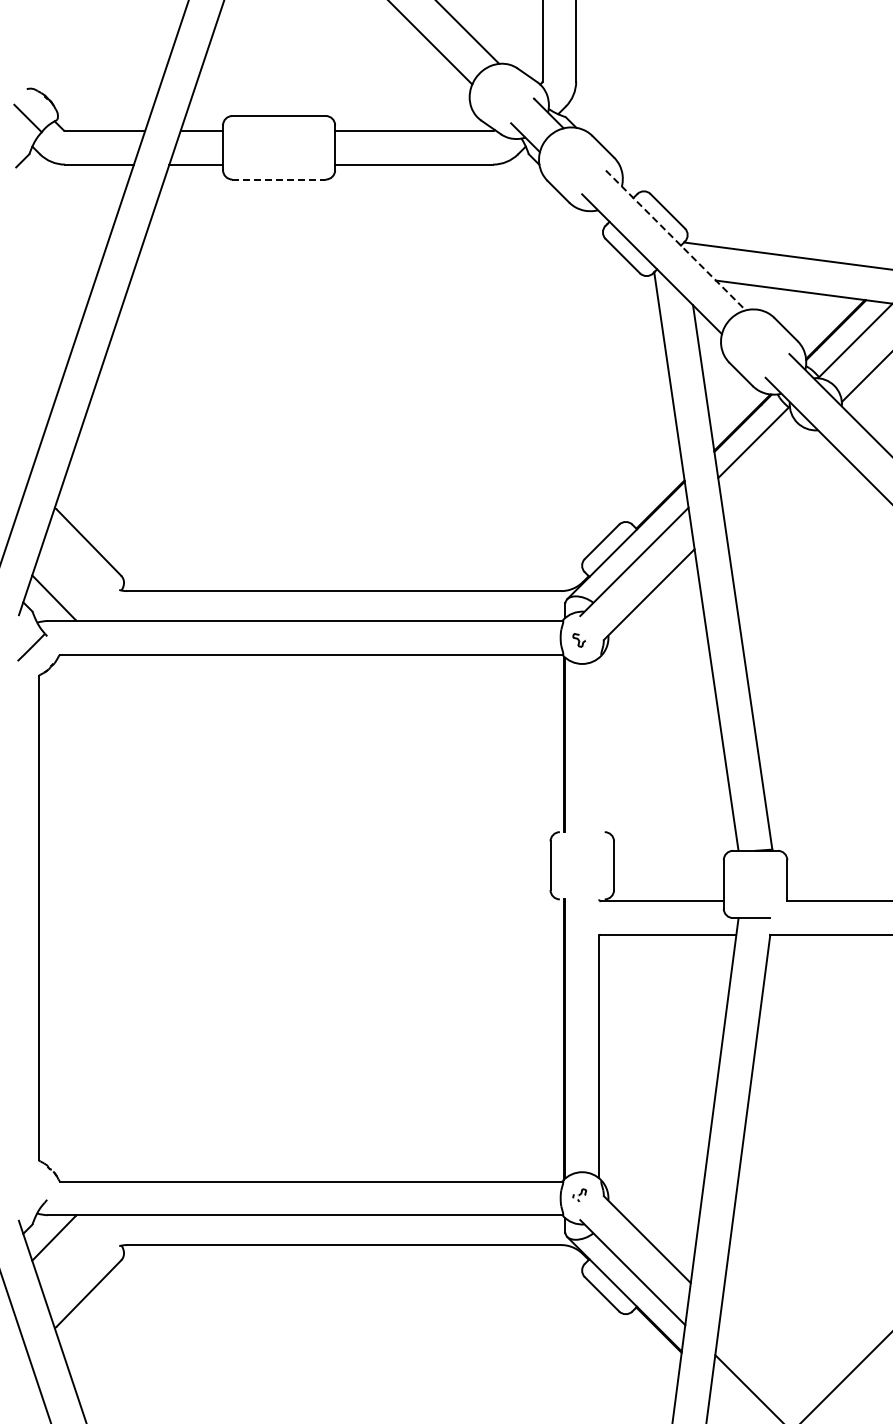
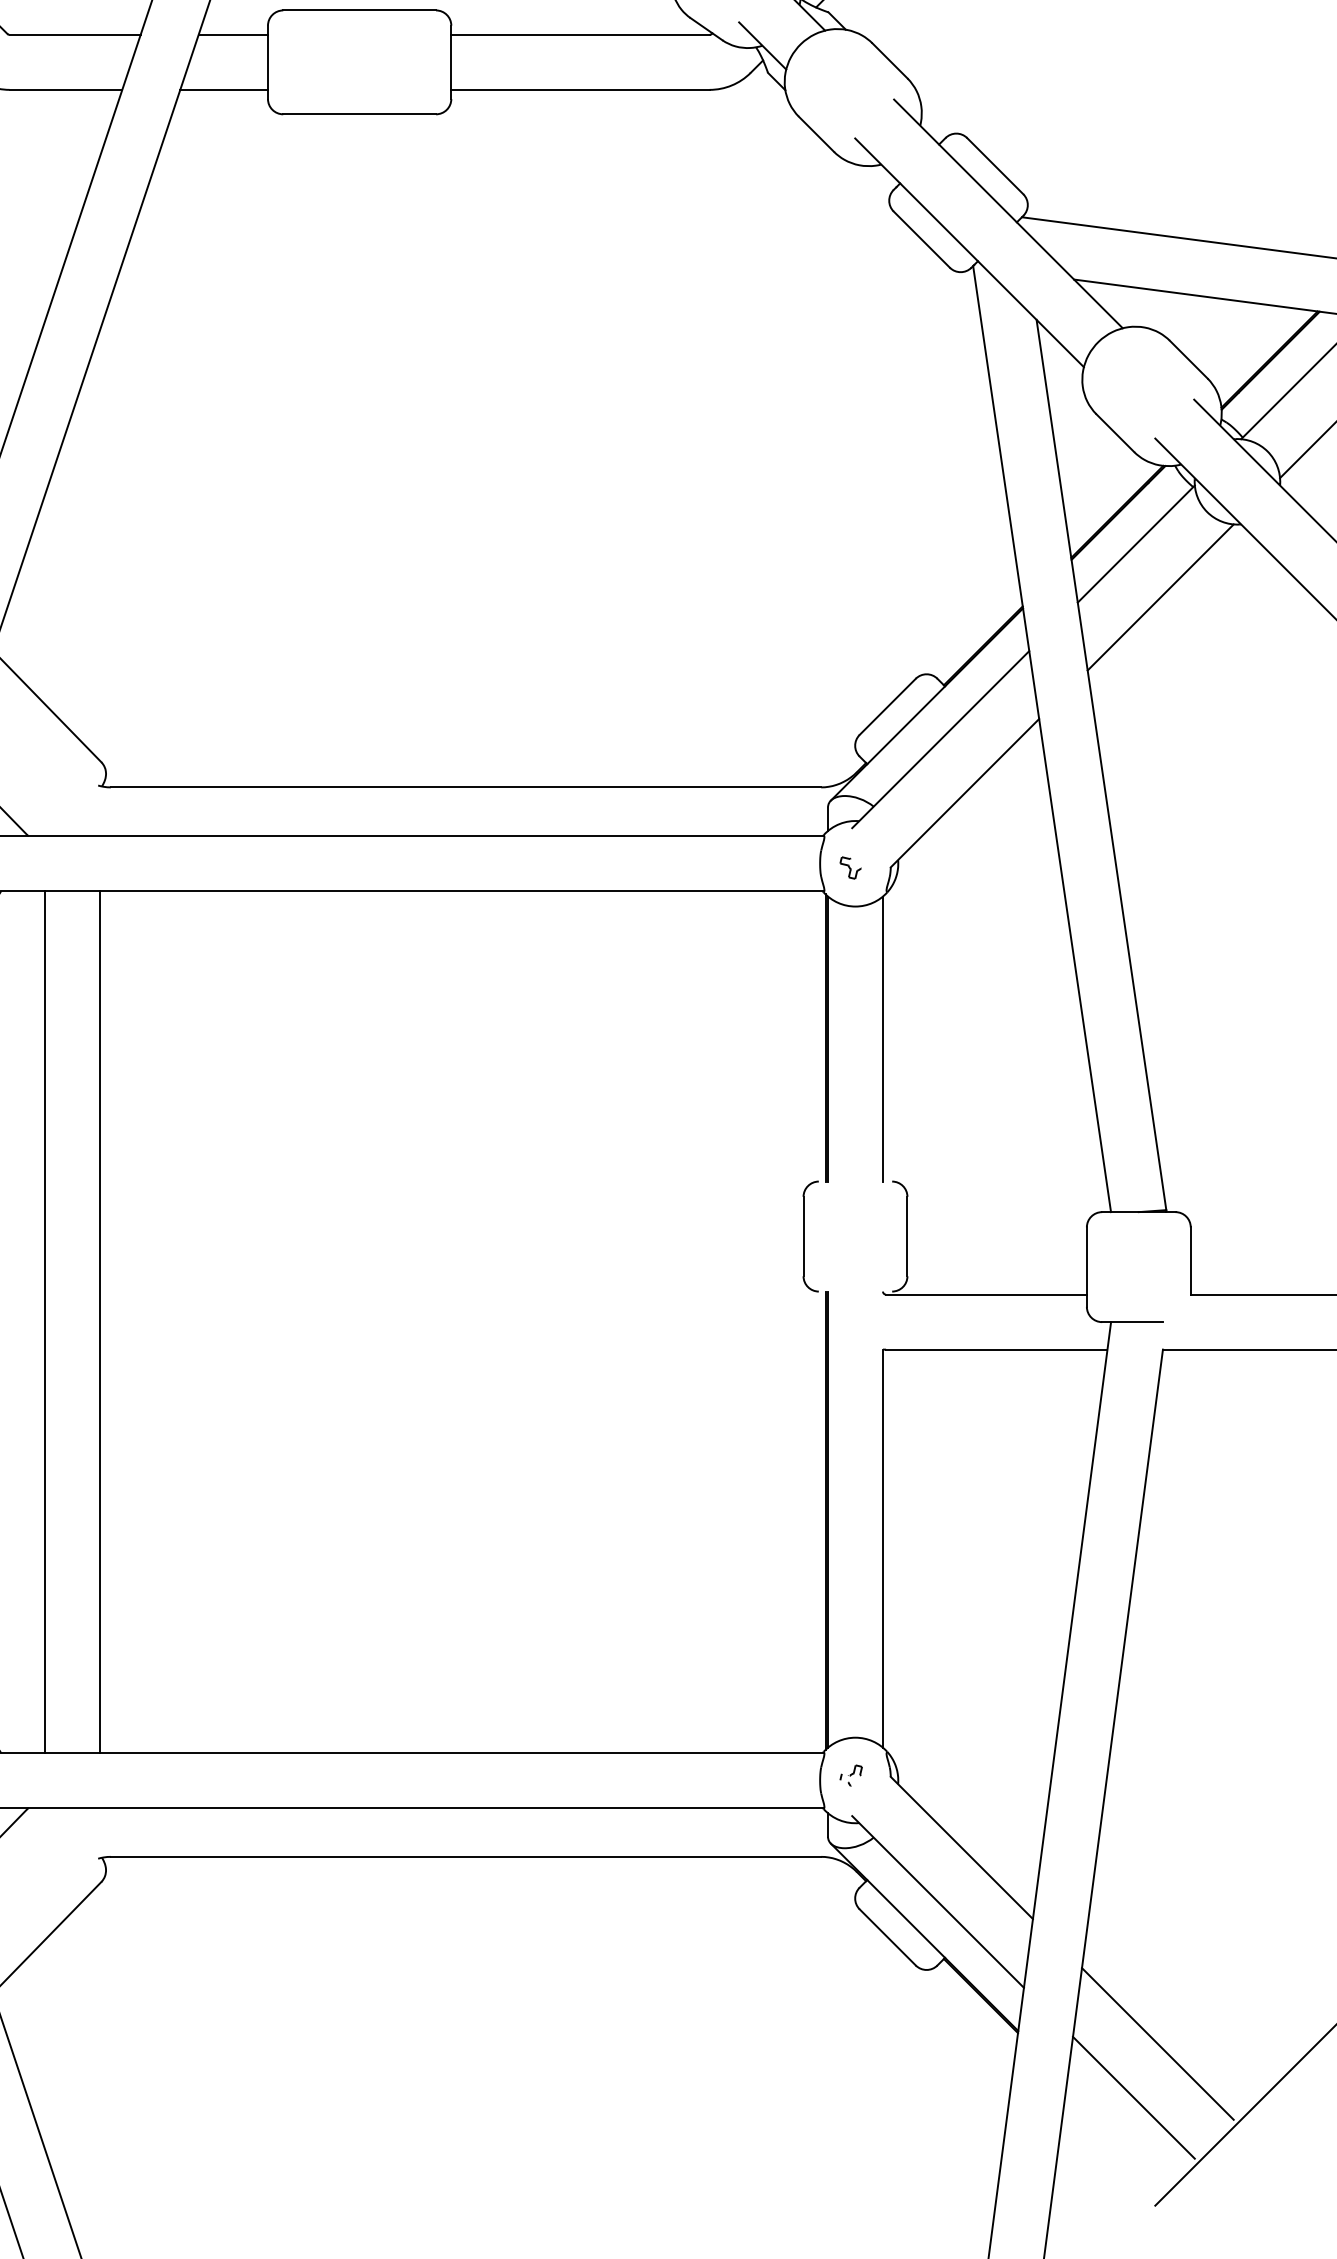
line: (279, 179) -> (360, 114), dashed -> solid
line: (675, 240) -> (1007, 214), dashed -> solid
line: (768, 474) -> (1160, 596), added
line: (599, 744) -> (883, 1038), added
line: (86, 917) -> (44, 1321), added
line: (120, 917) -> (100, 1321), added
line: (766, 1359) -> (1156, 2044), added

